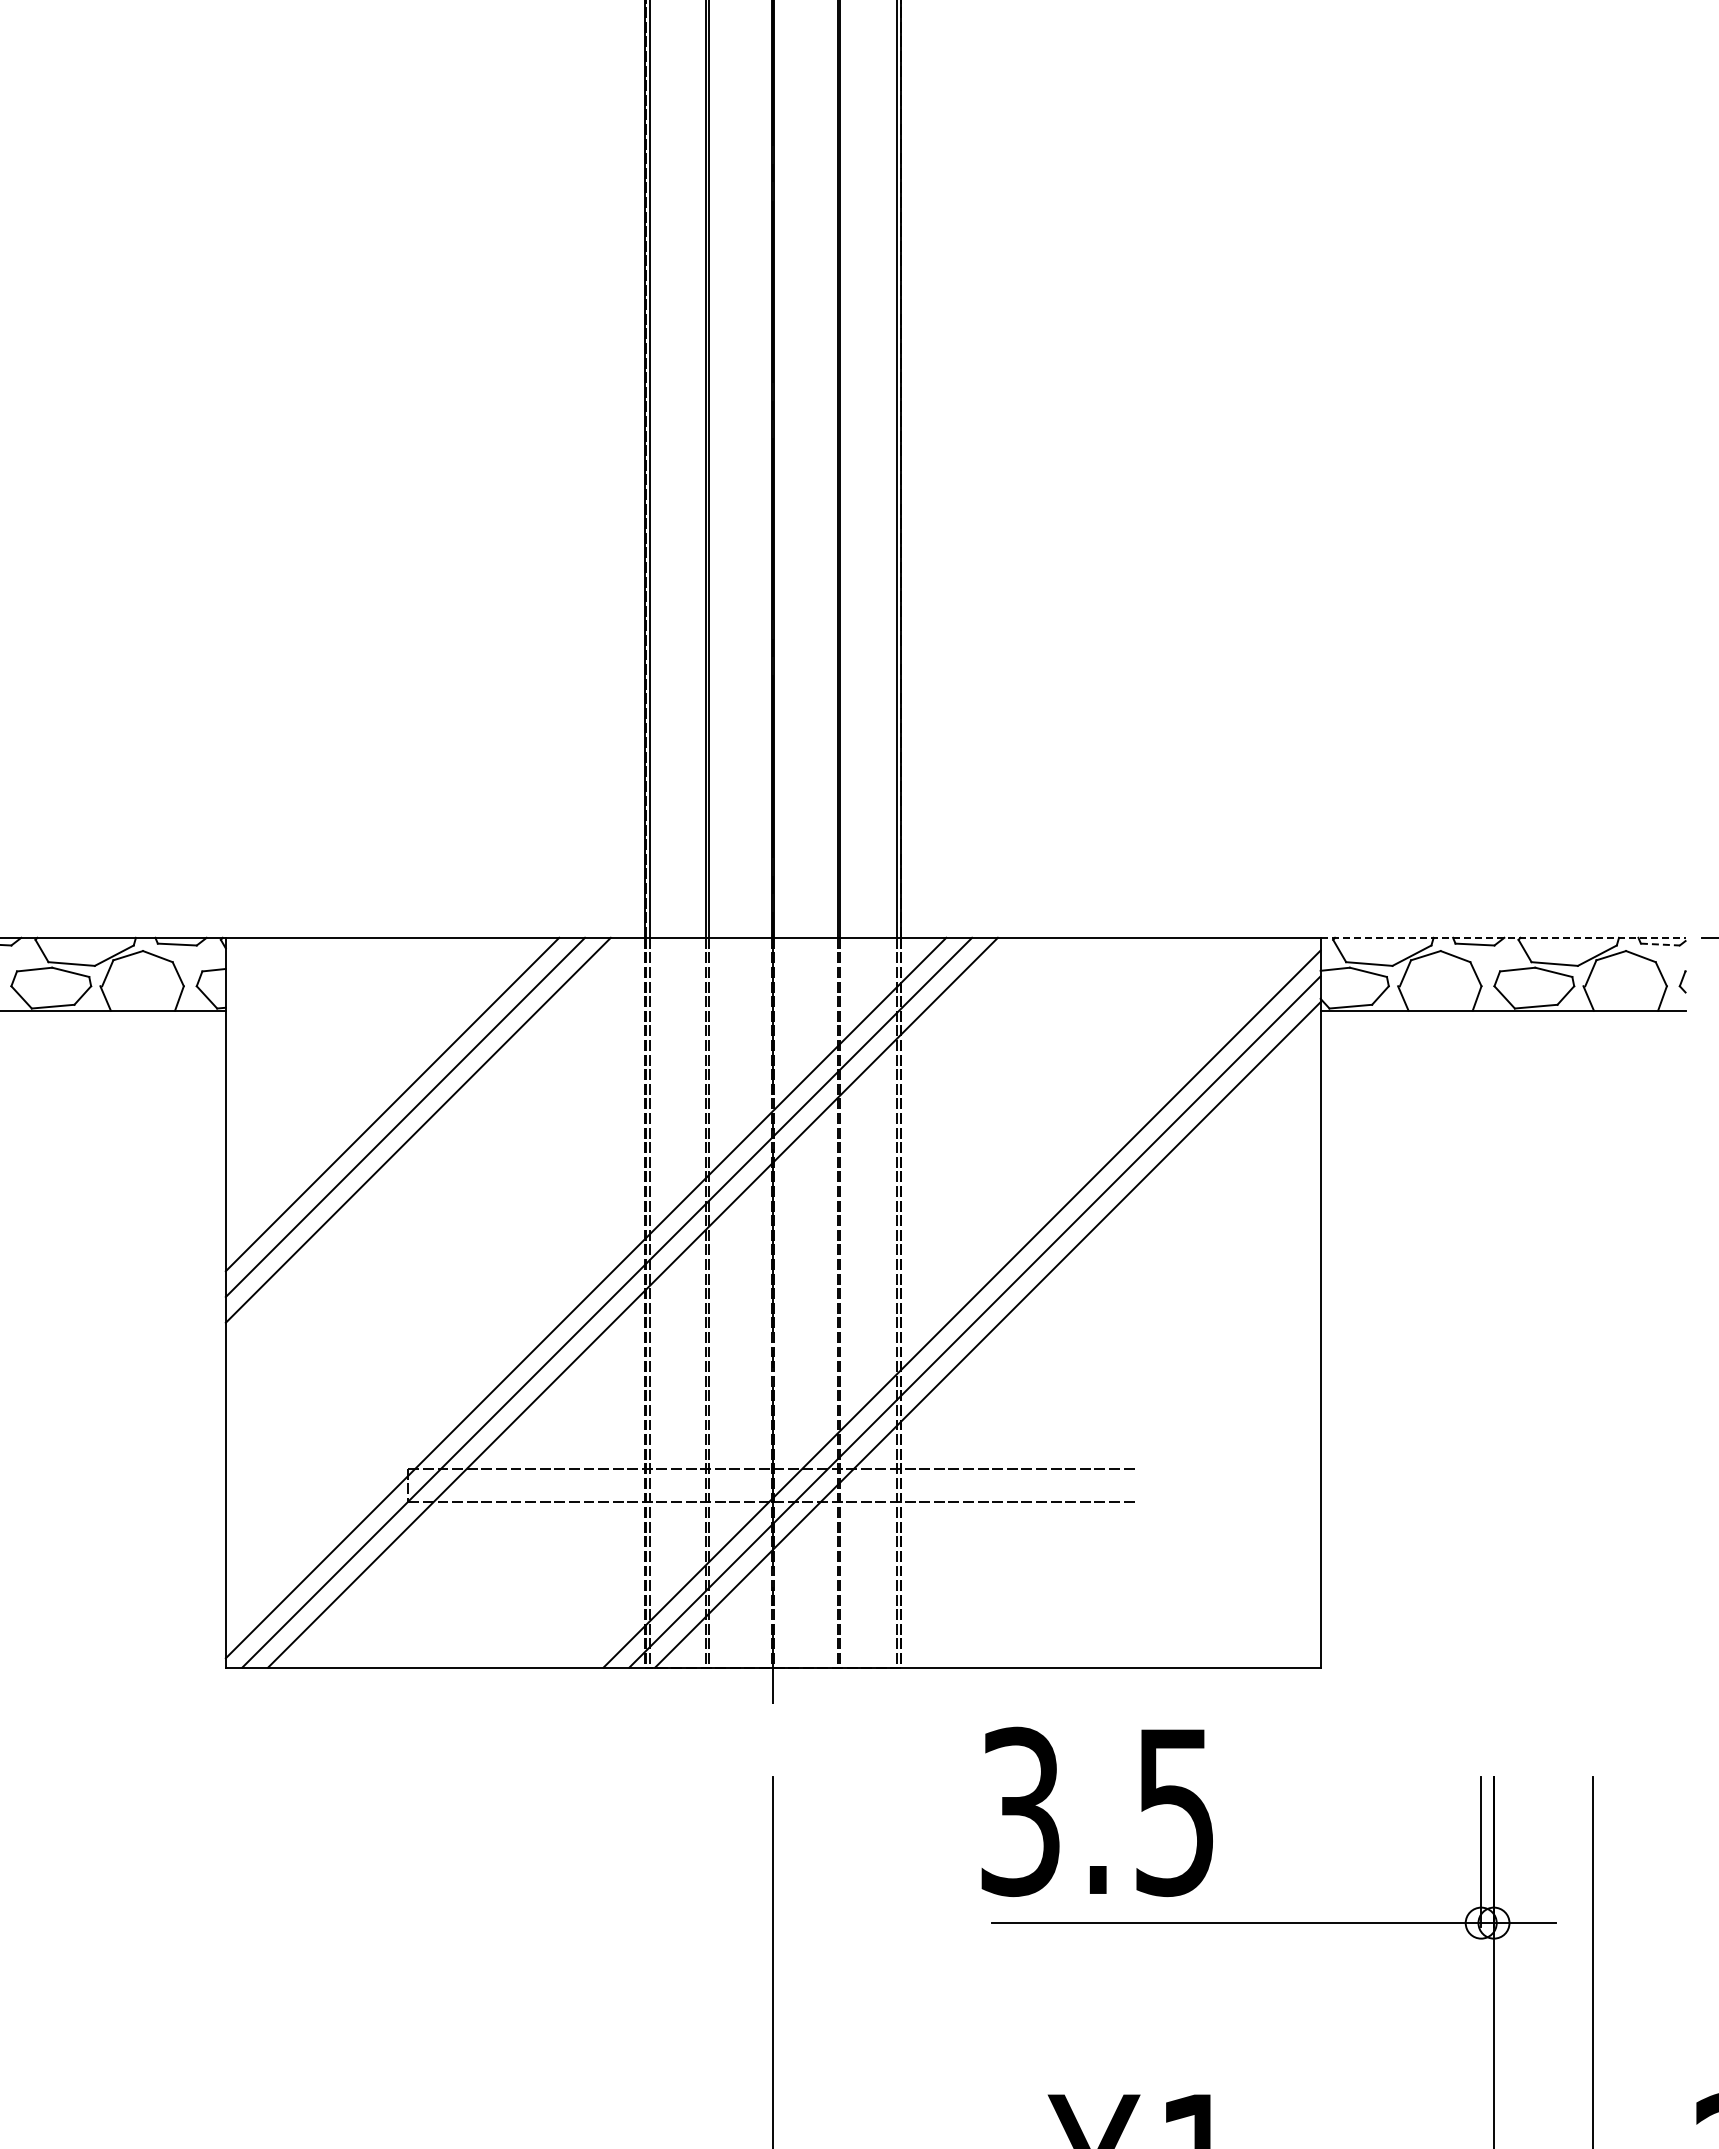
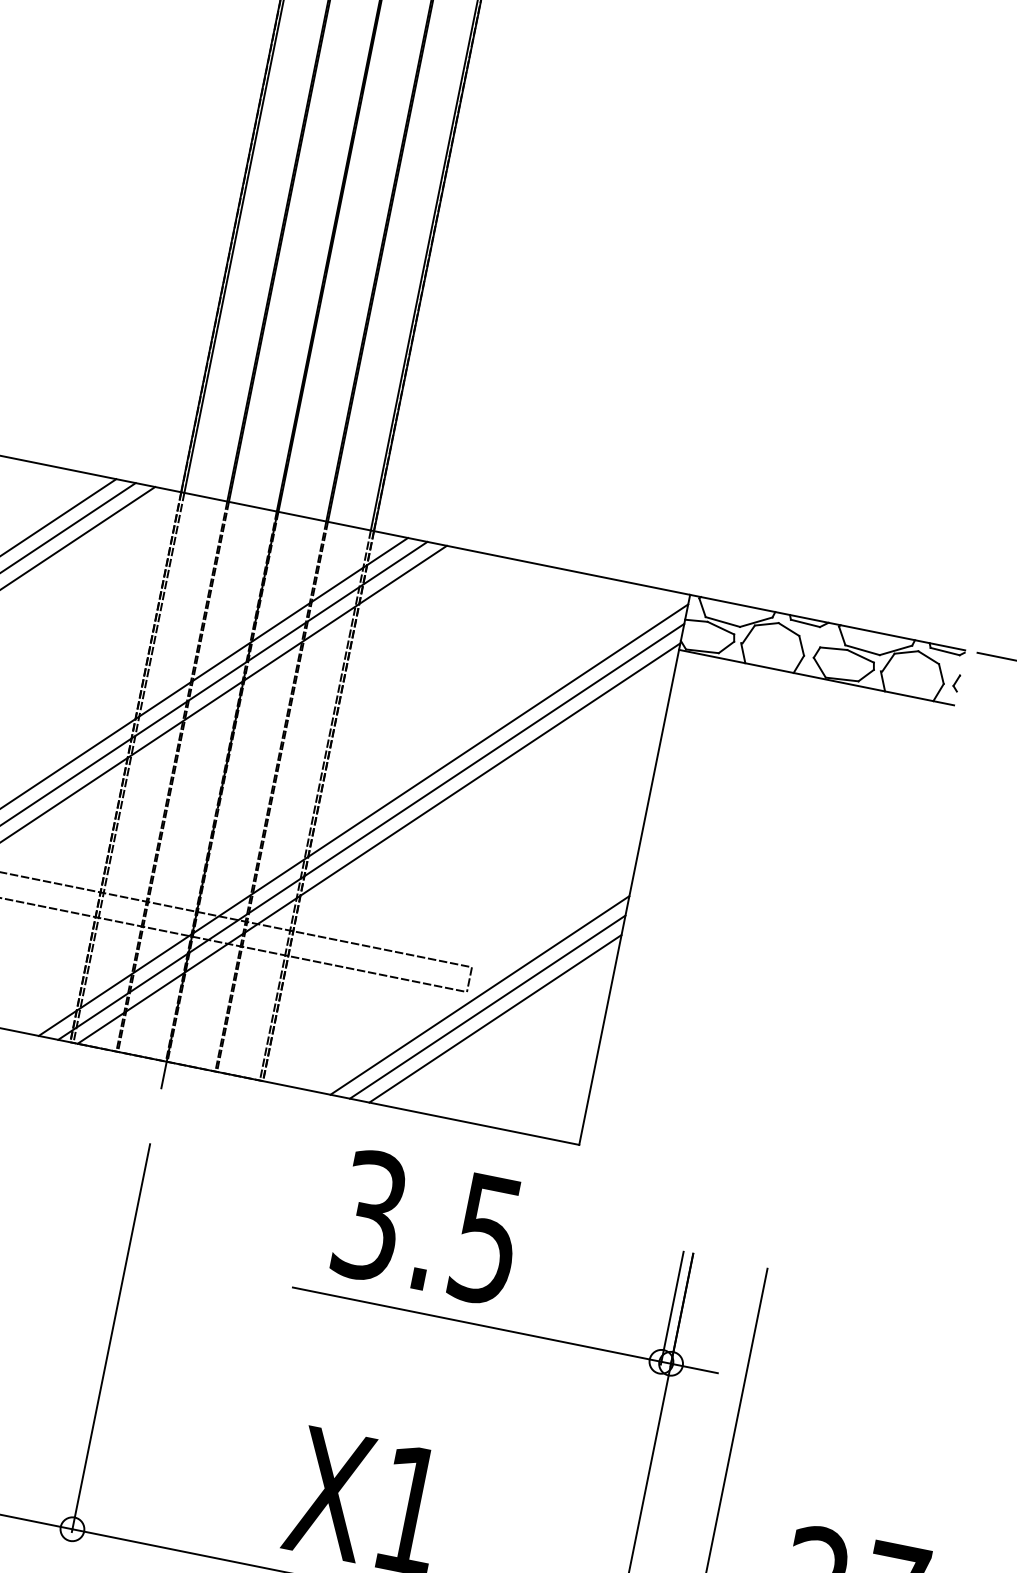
line: (1503, 937) -> (828, 622), dashed -> solid
line: (1660, 944) -> (945, 651), dashed -> solid
line: (1138, 1484) -> (469, 979), added
line: (1155, 1502) -> (479, 995), added
line: (1168, 1515) -> (487, 1007), added
line: (1181, 1528) -> (495, 1018), added
text: (1096, 1811) -> (427, 1227), moved

